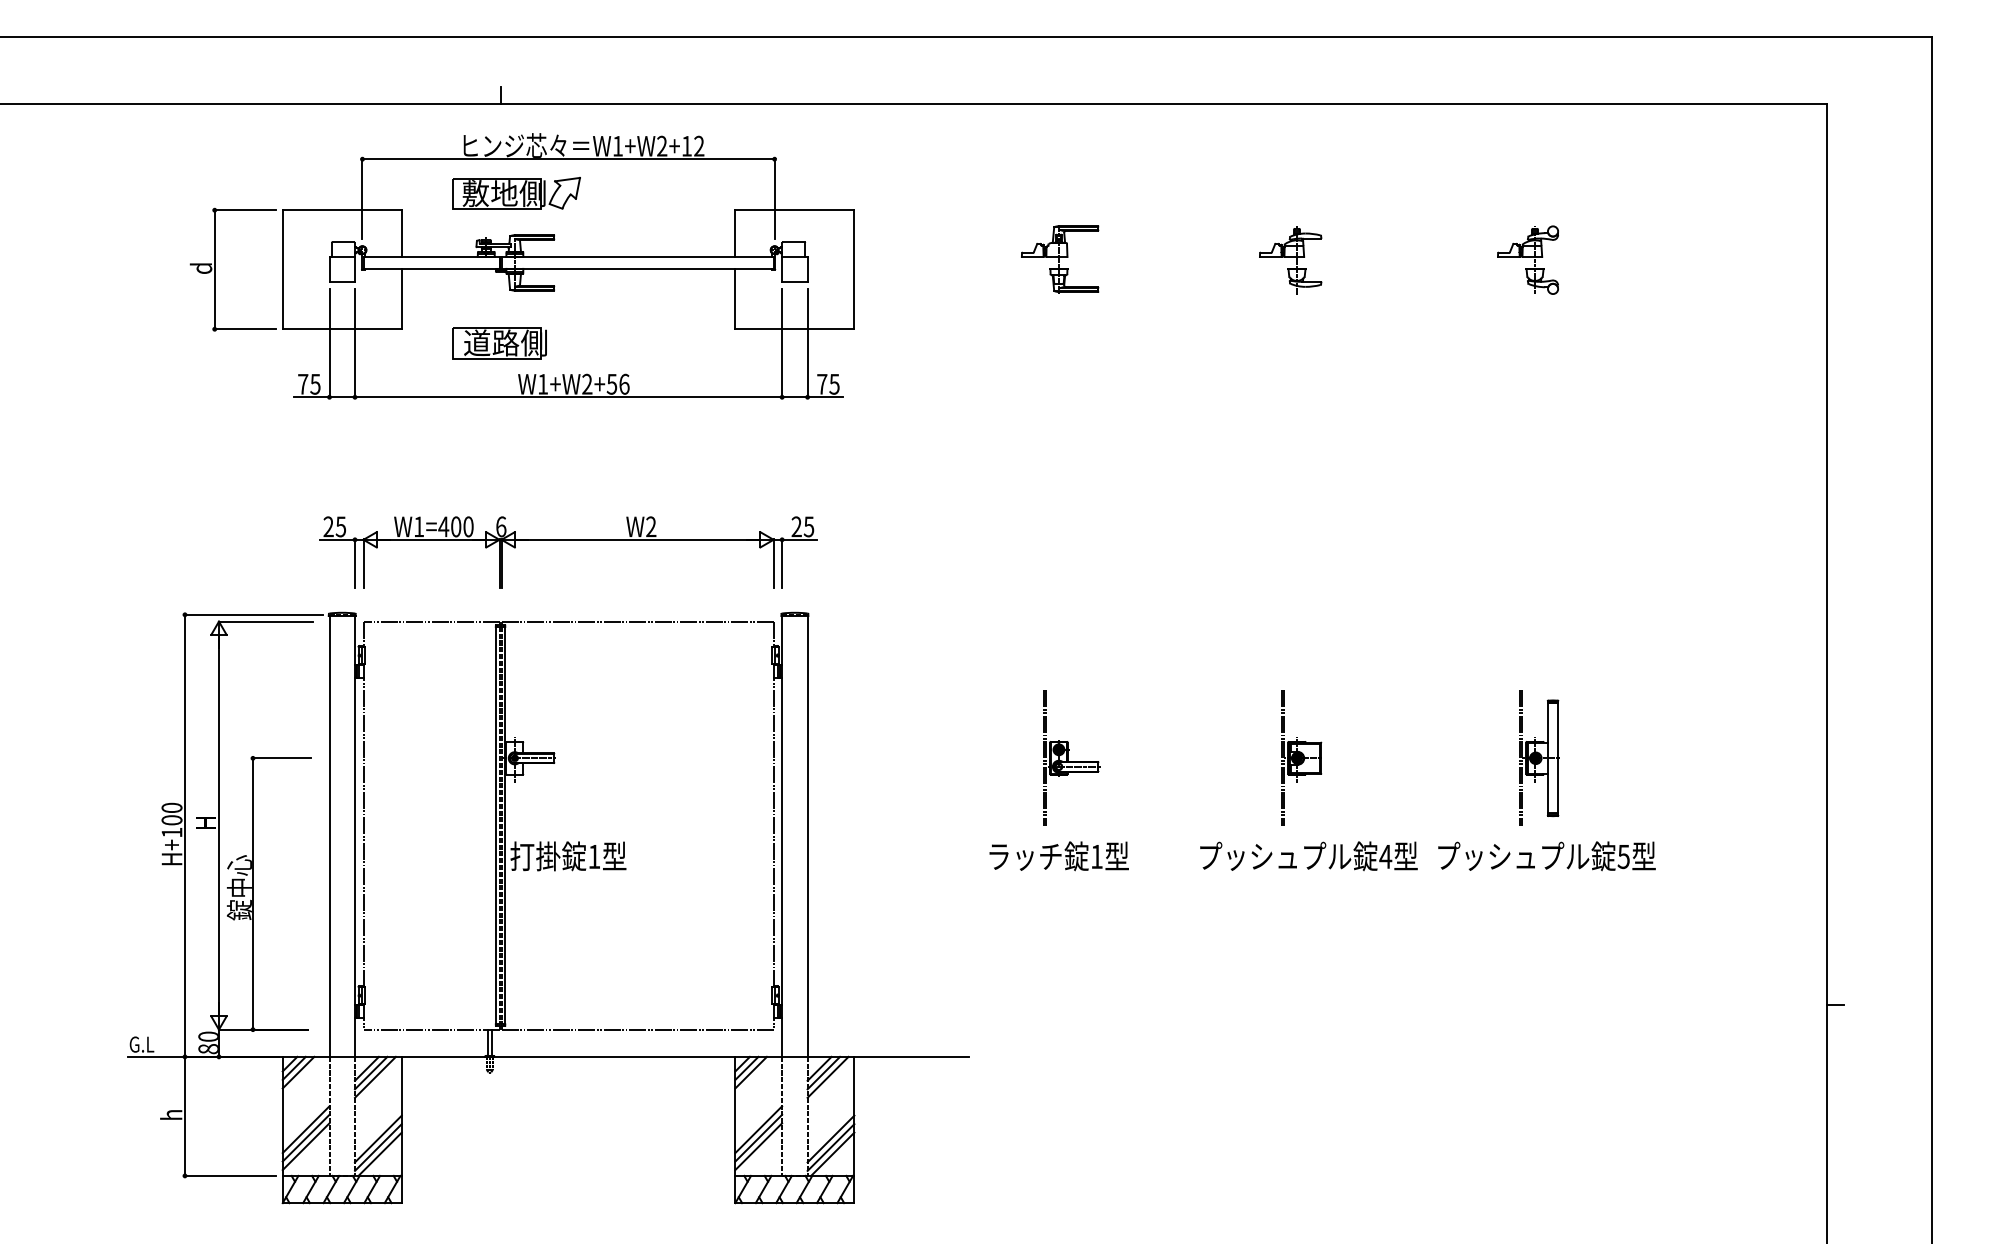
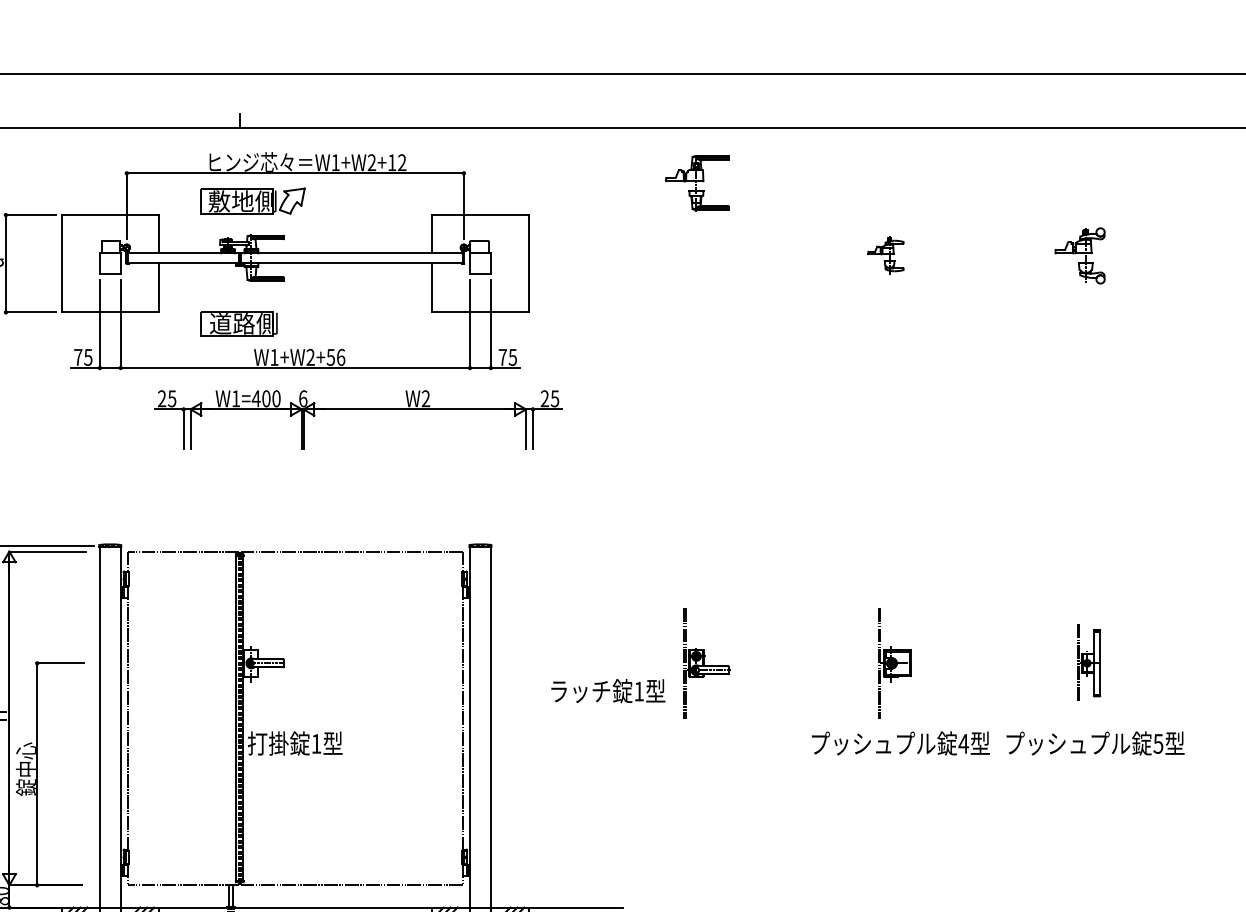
part: (1060, 259) -> (697, 183), moved
part: (1290, 260) -> (885, 256), size x0.7
part: (568, 540) -> (358, 409), moved
part: (1539, 757) -> (1089, 662), size x0.7
text: (1058, 856) -> (607, 691), moved

